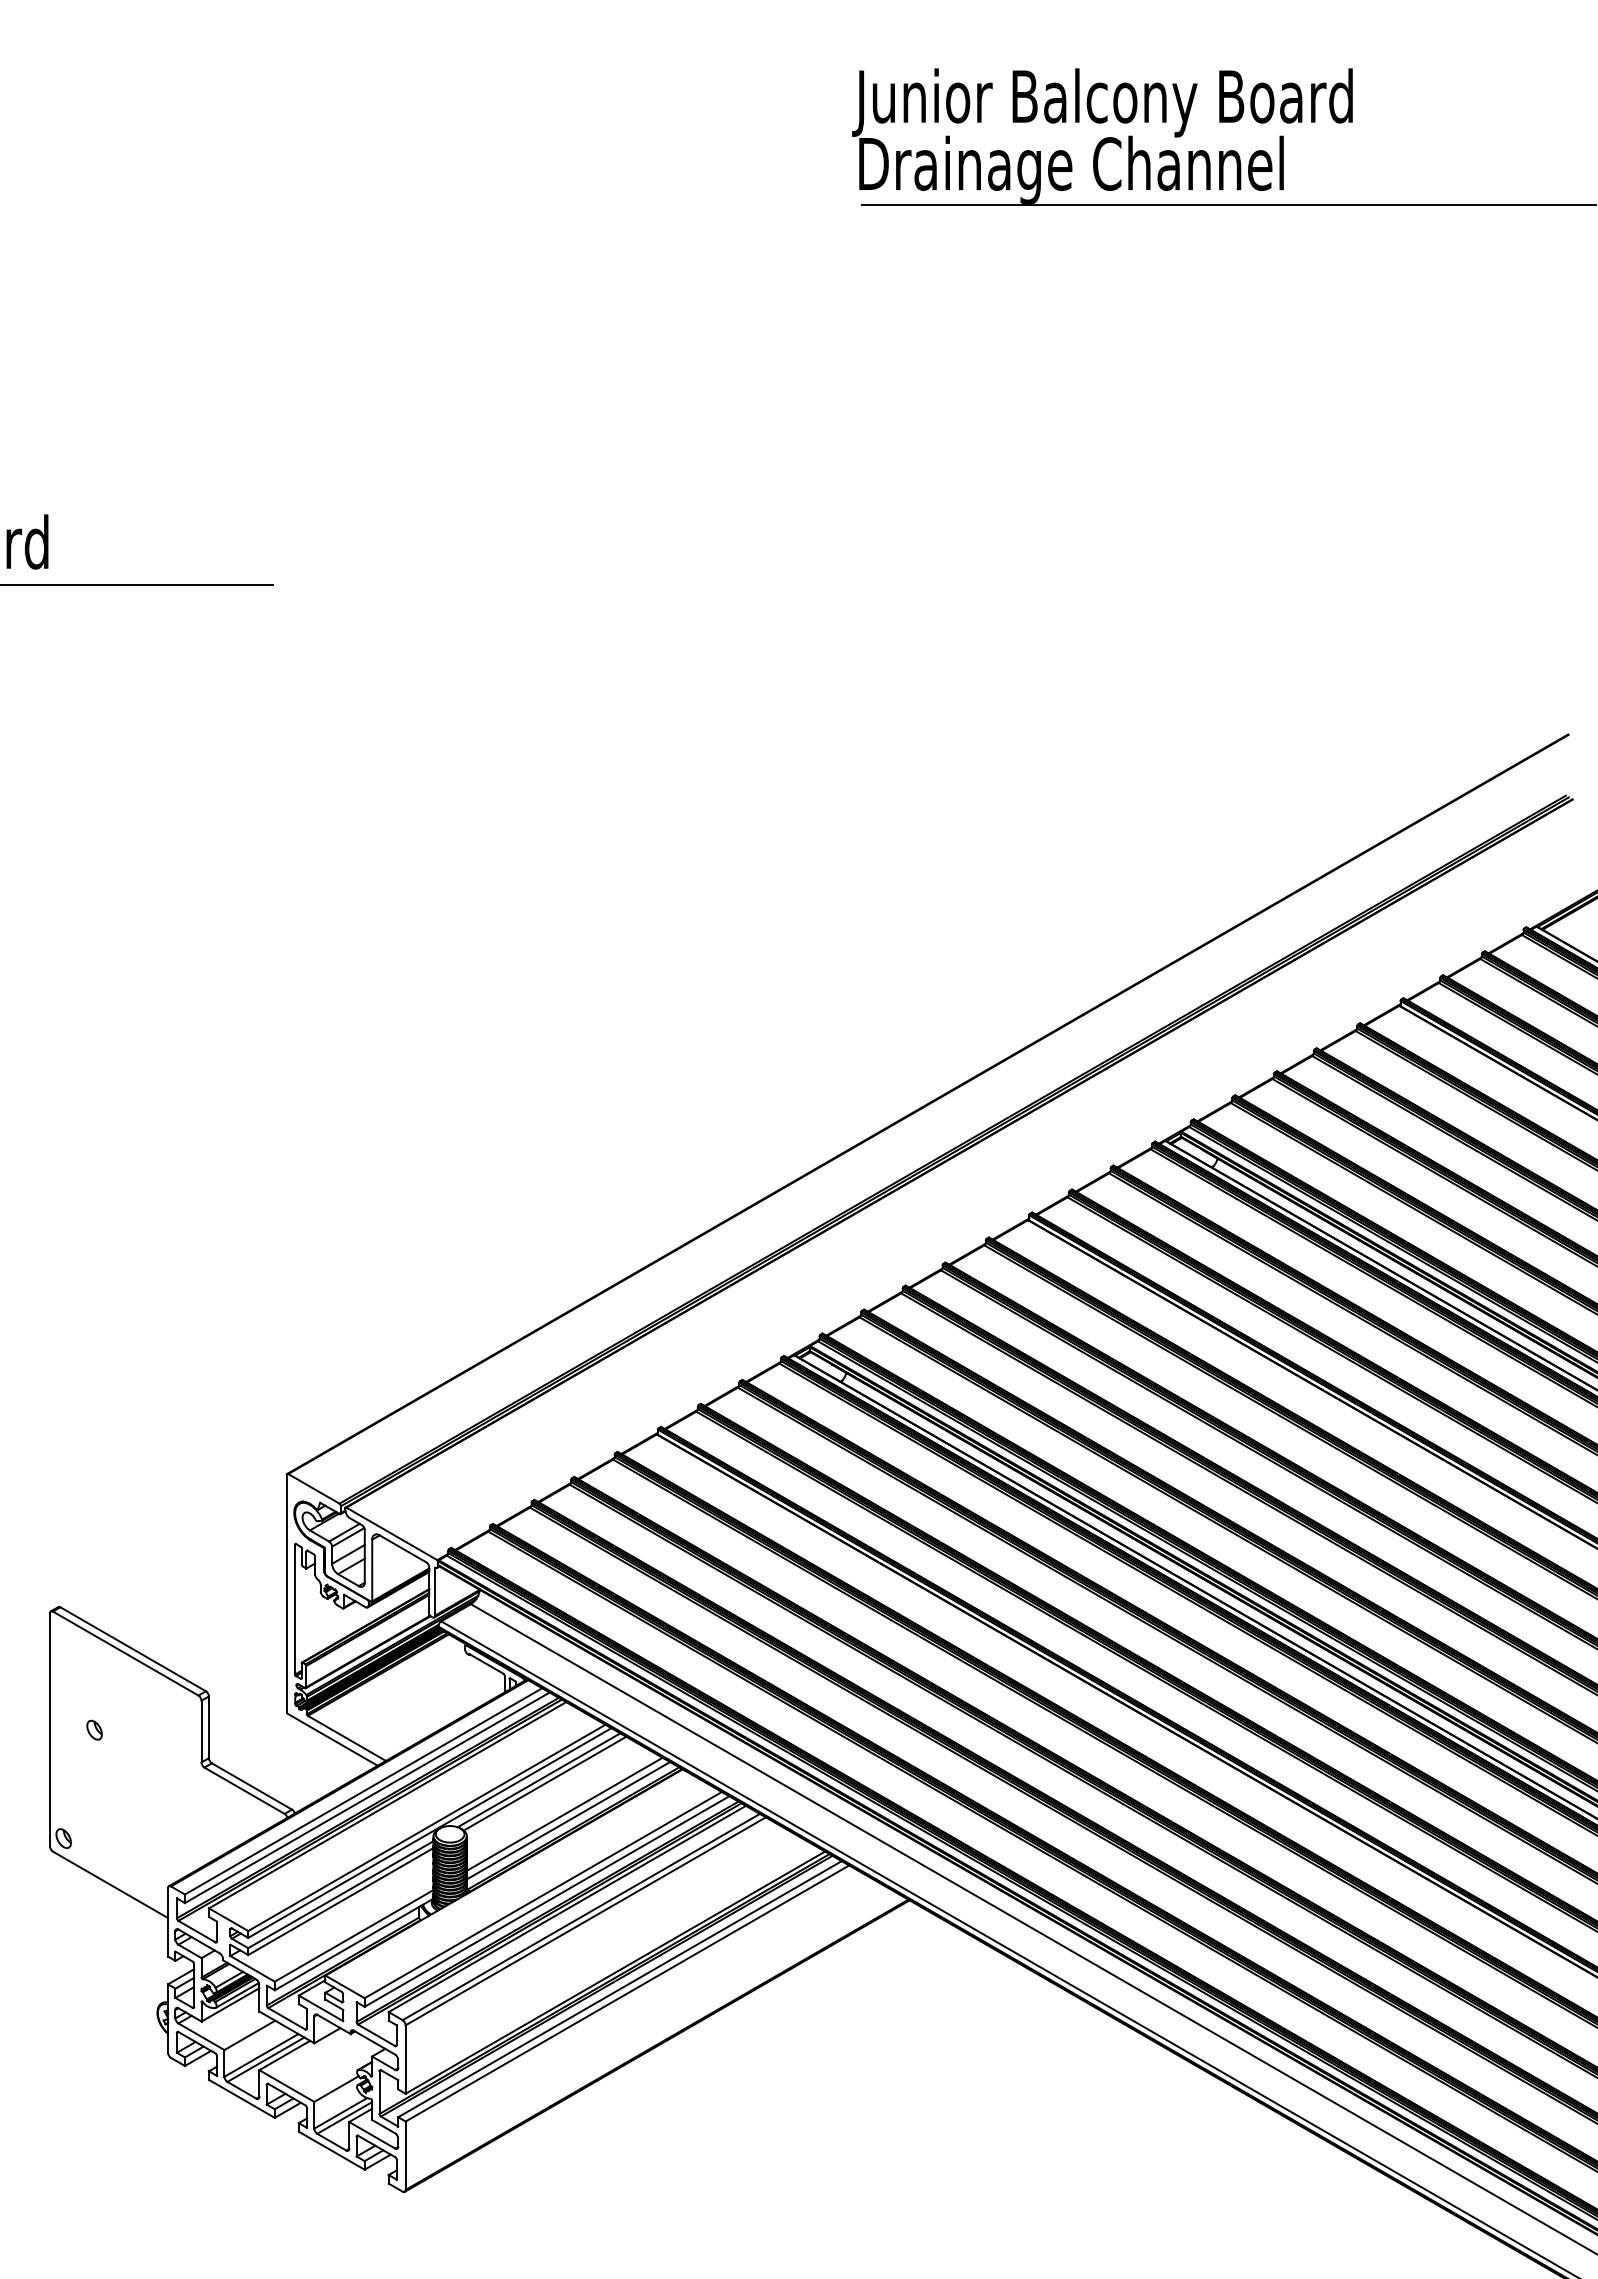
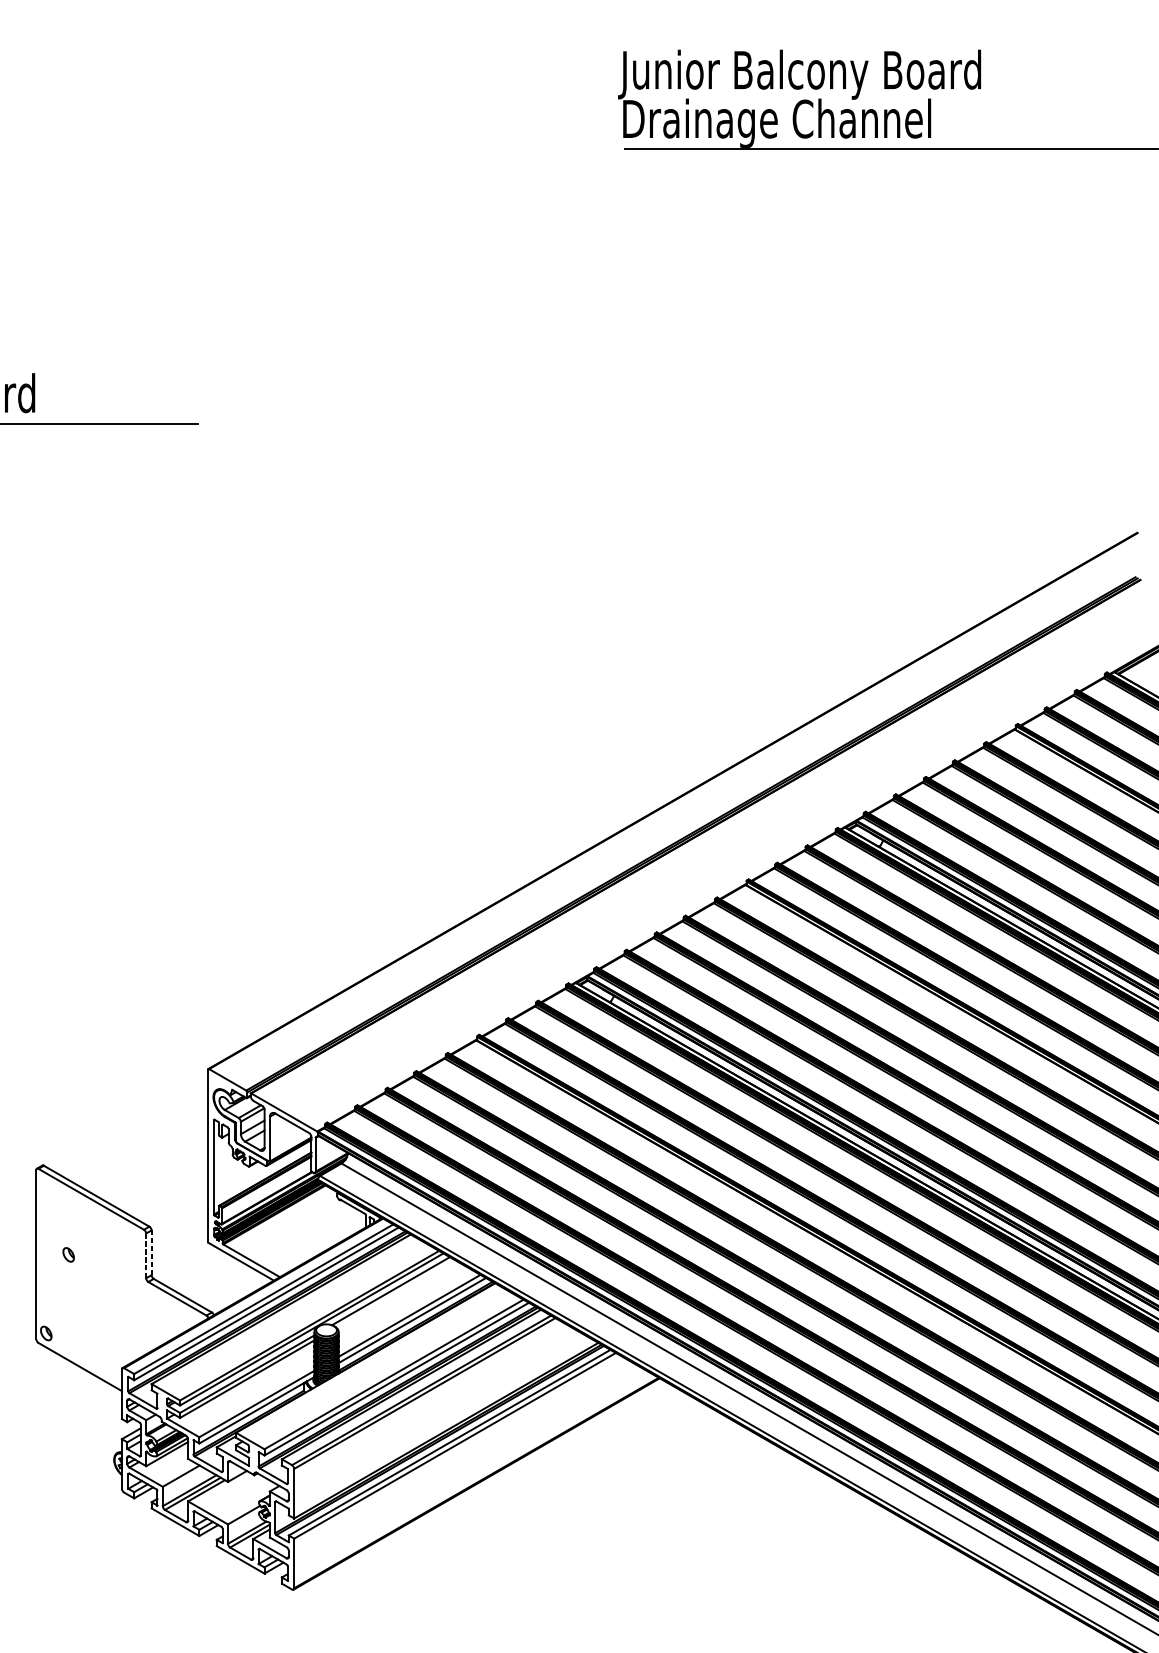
line: (208, 1727) -> (151, 1252), solid -> dashed
line: (201, 1731) -> (146, 1255), solid -> dashed
line: (544, 1783) -> (394, 1293), removed

